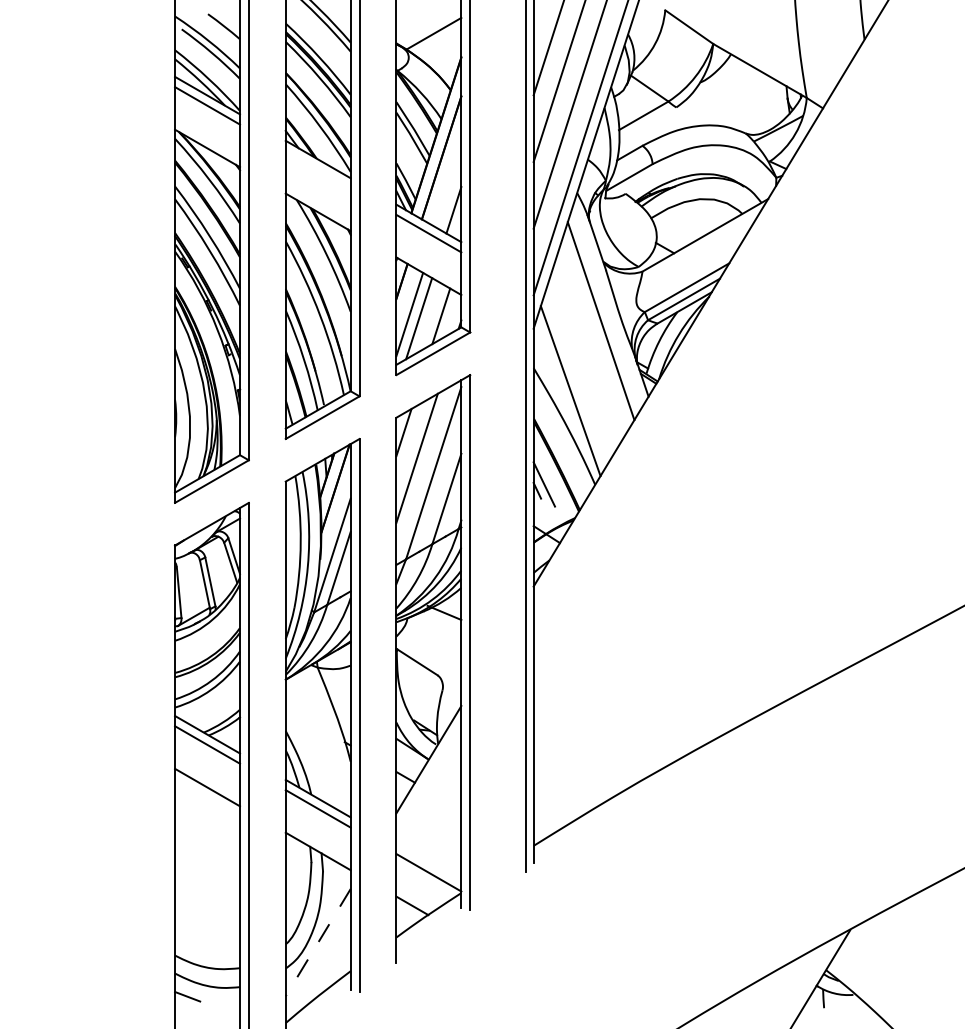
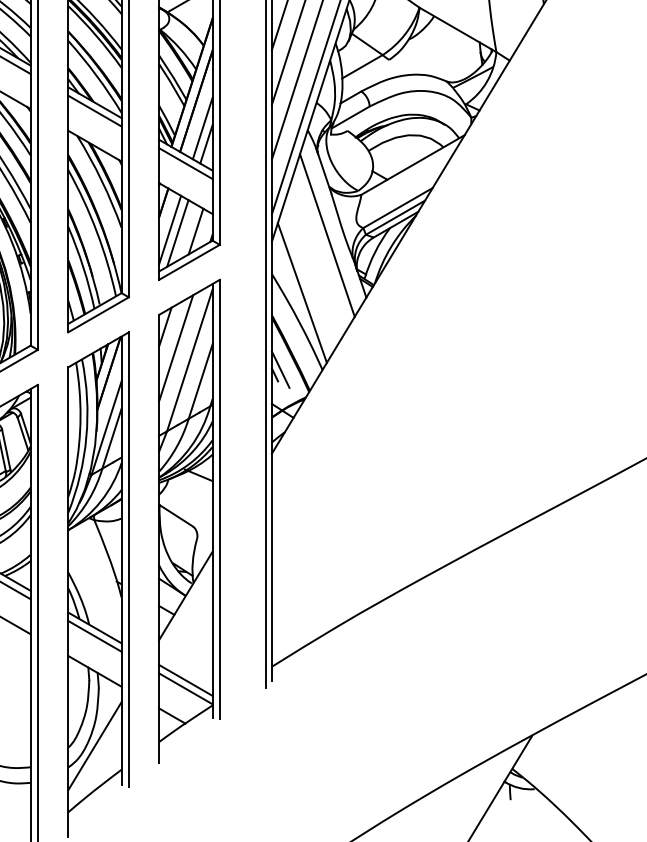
line: (317, 169) -> (94, 110), added
line: (449, 190) -> (202, 128), added
line: (428, 862) -> (185, 680), added
line: (318, 942) -> (95, 746), dashed -> solid

